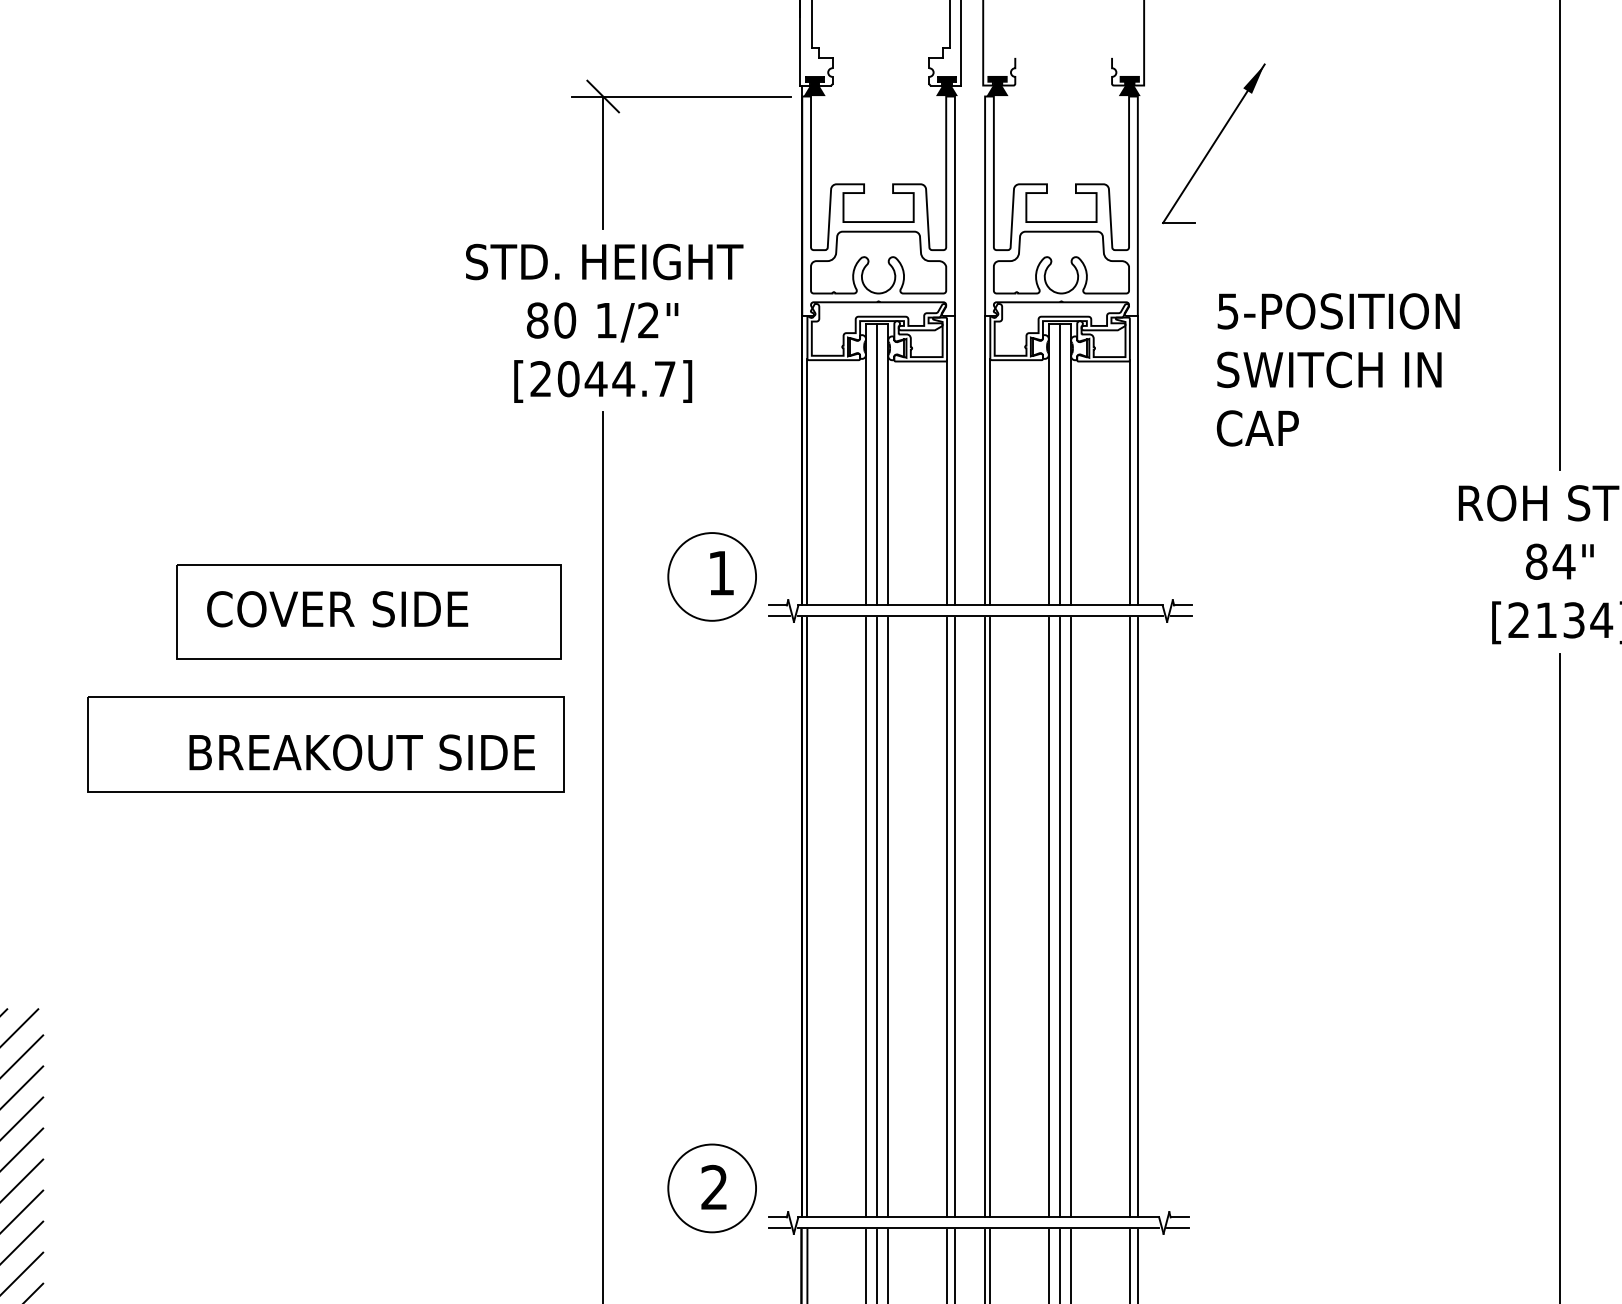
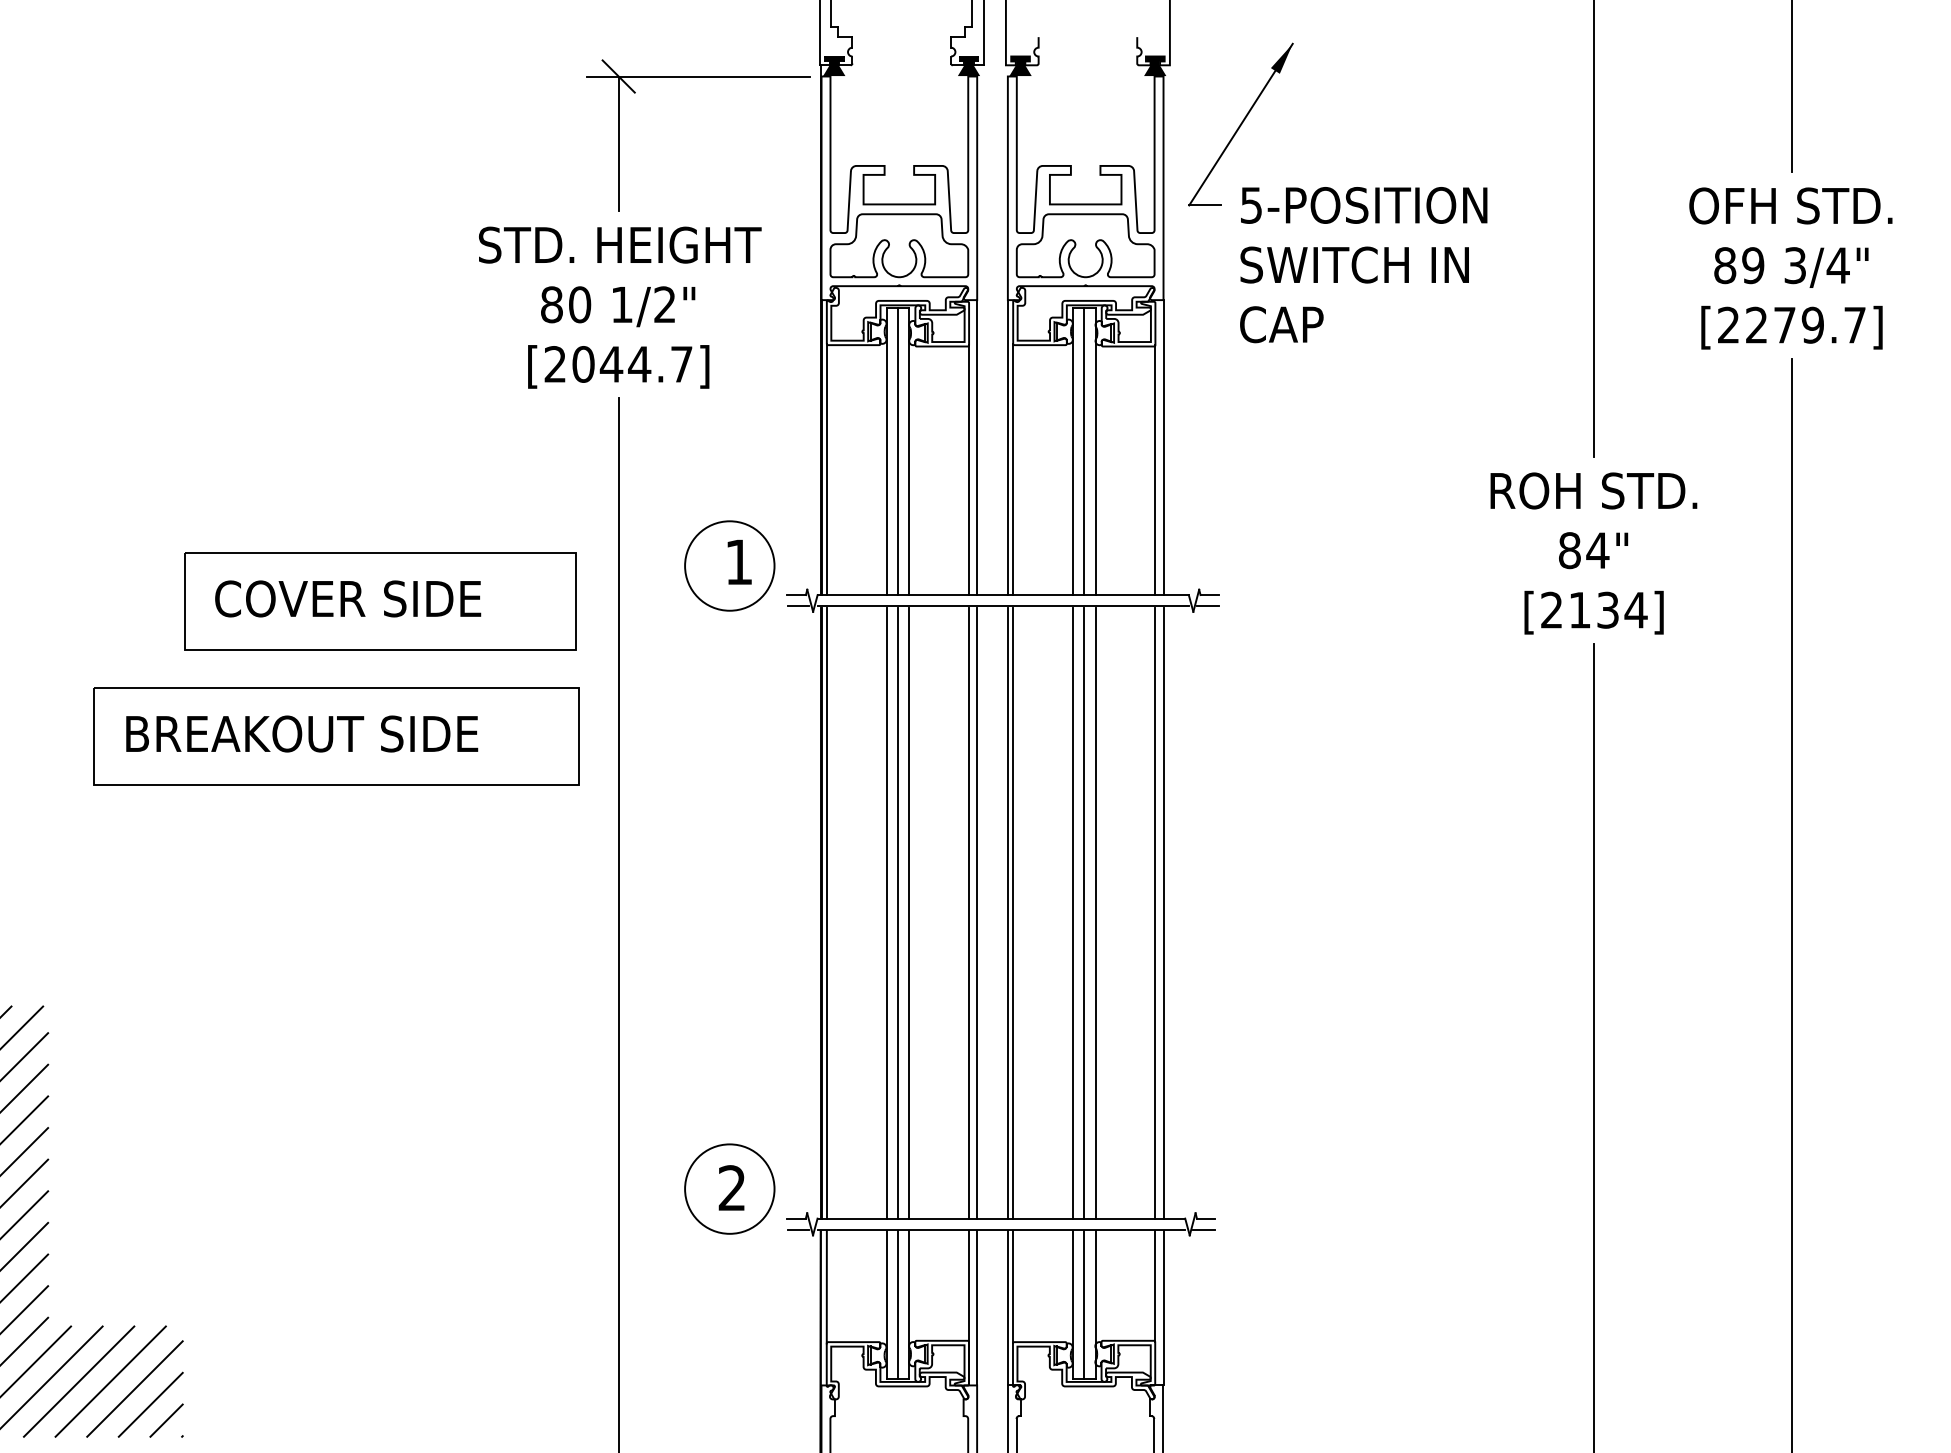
text: (1338, 370) -> (1363, 265), moved
text: (362, 752) -> (302, 733), moved

